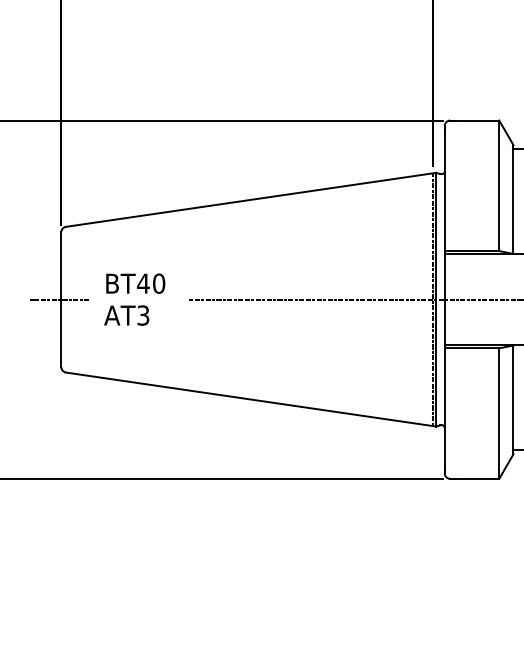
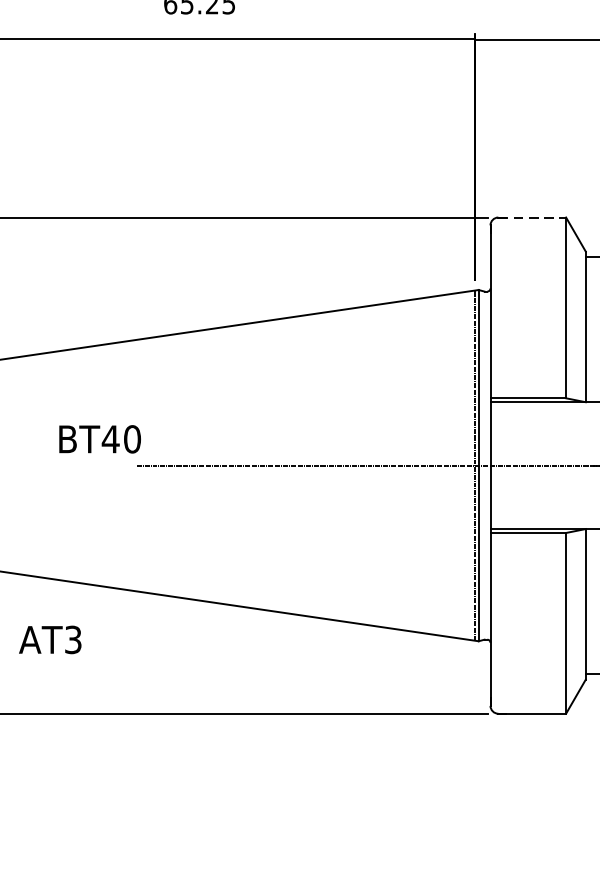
line: (475, 120) -> (533, 217), solid -> dashed
text: (135, 283) -> (99, 439), moved
text: (126, 315) -> (49, 639), moved

